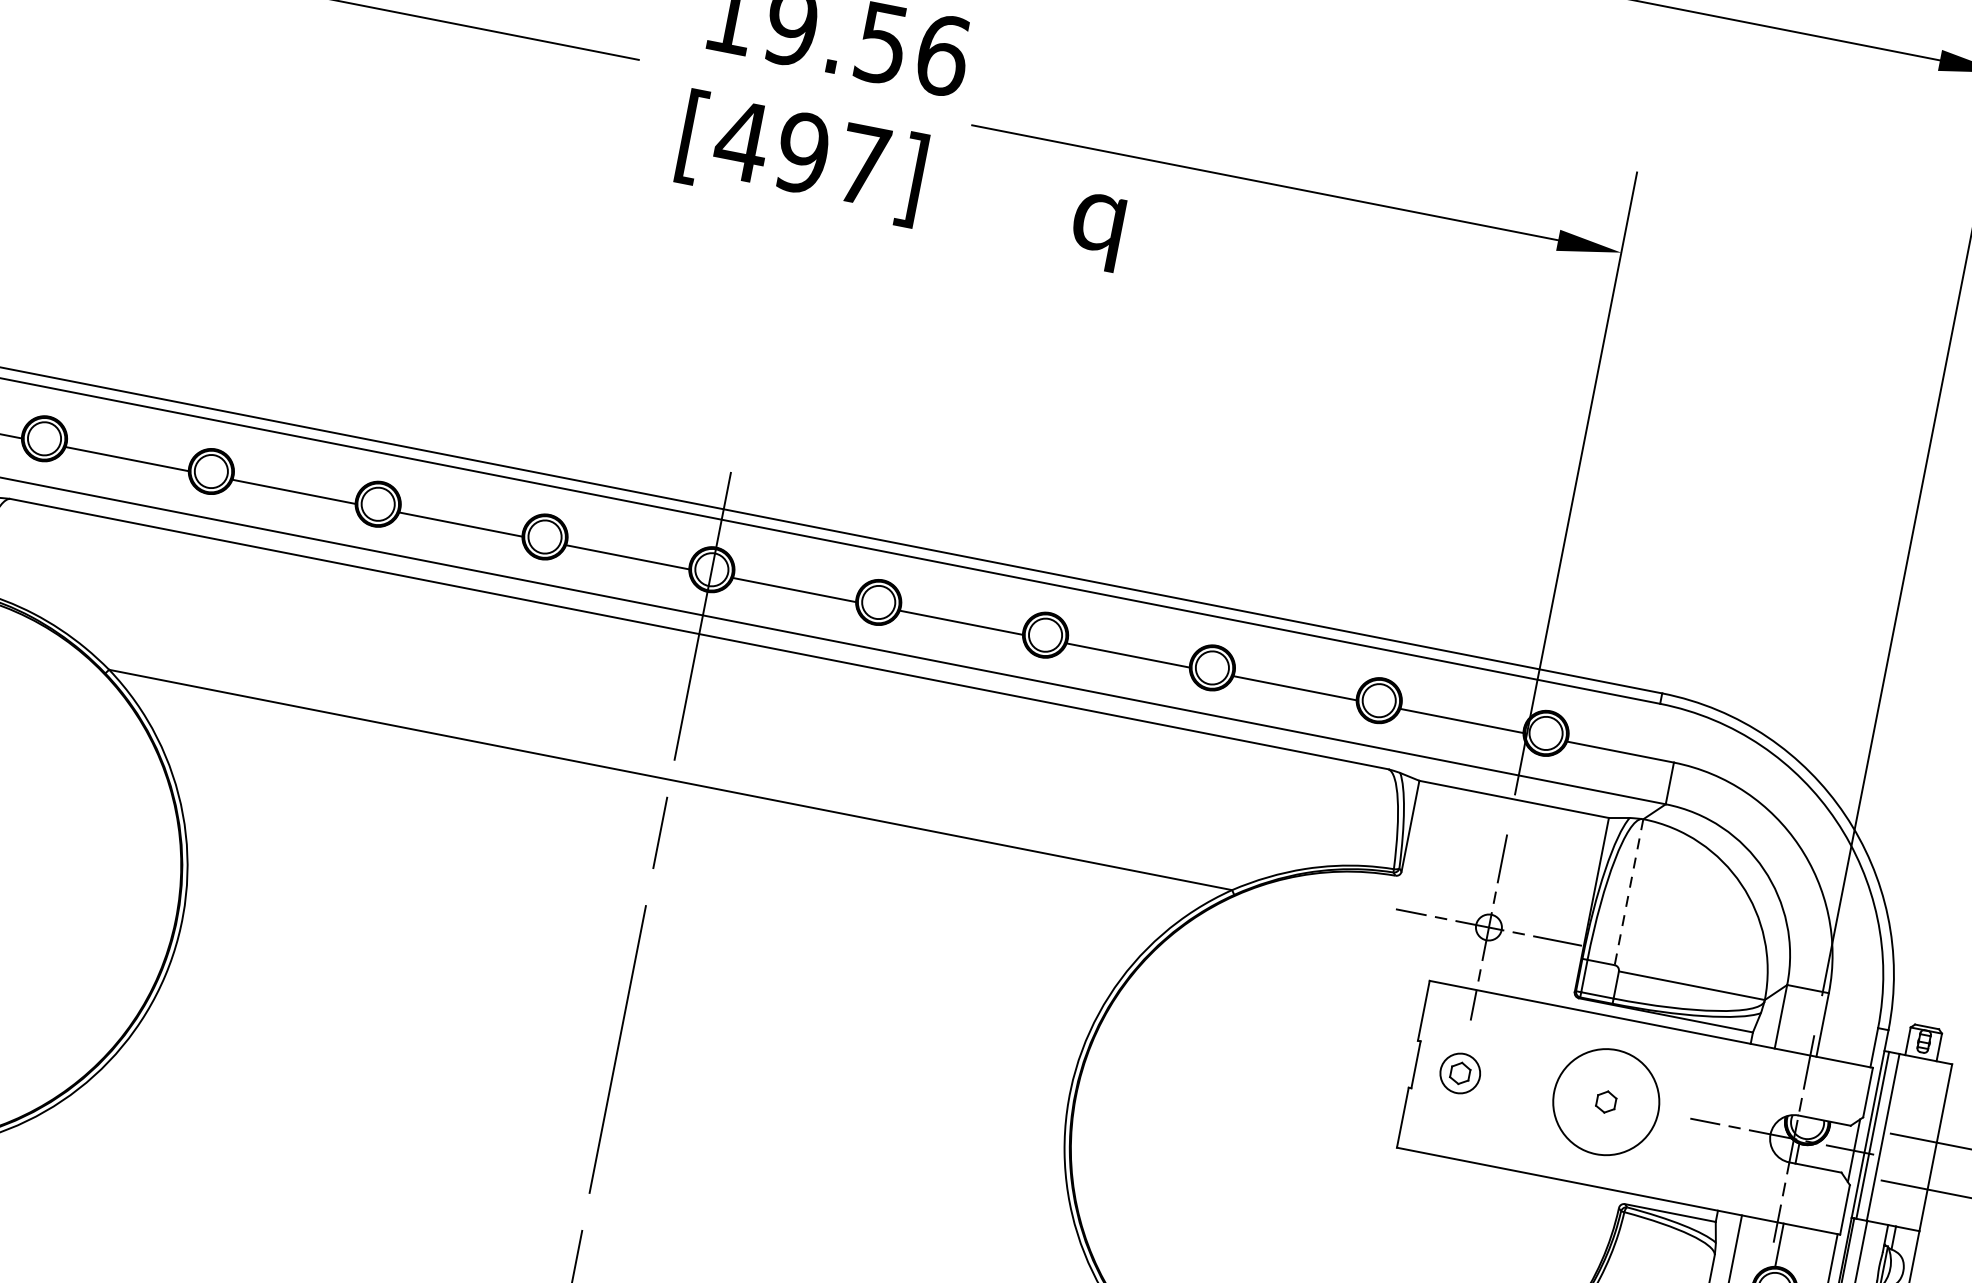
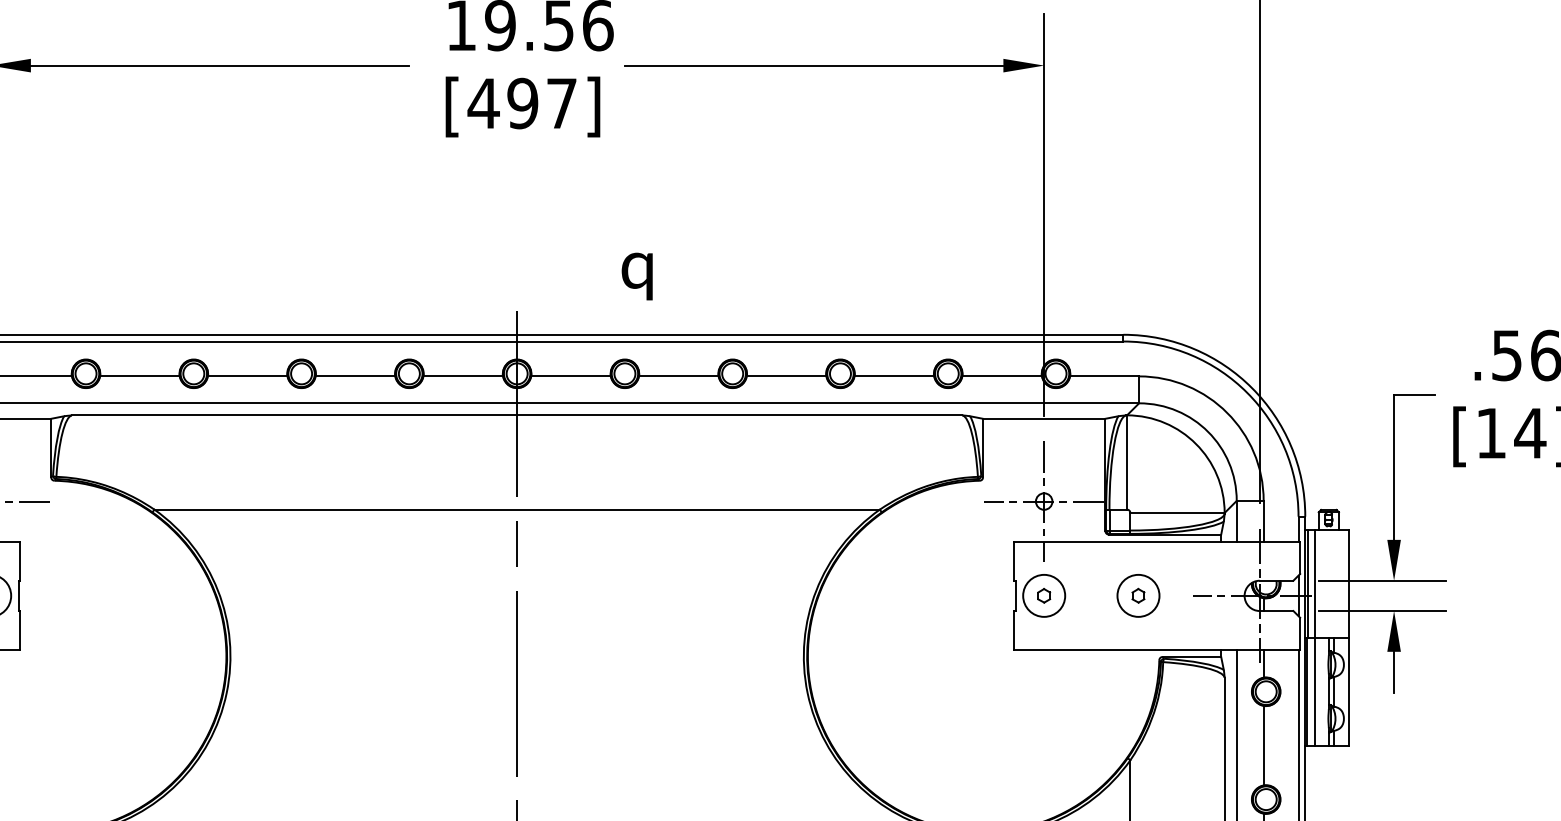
text: (1095, 231) -> (636, 276), moved
line: (1629, 893) -> (1127, 463), dashed -> solid
circle: (1460, 1073) -> (1044, 595), size x1.67
circle: (1606, 1101) -> (1138, 595), size x0.62

